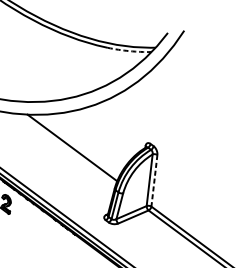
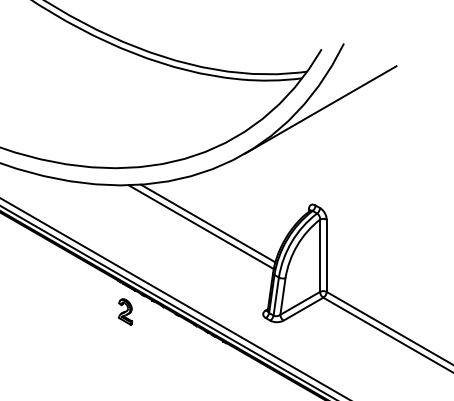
arc: (129, 51) -> (271, 80), dashed -> solid
line: (162, 75) -> (320, 109), added
line: (66, 150) -> (200, 227), added
line: (154, 181) -> (326, 256), dashed -> solid

